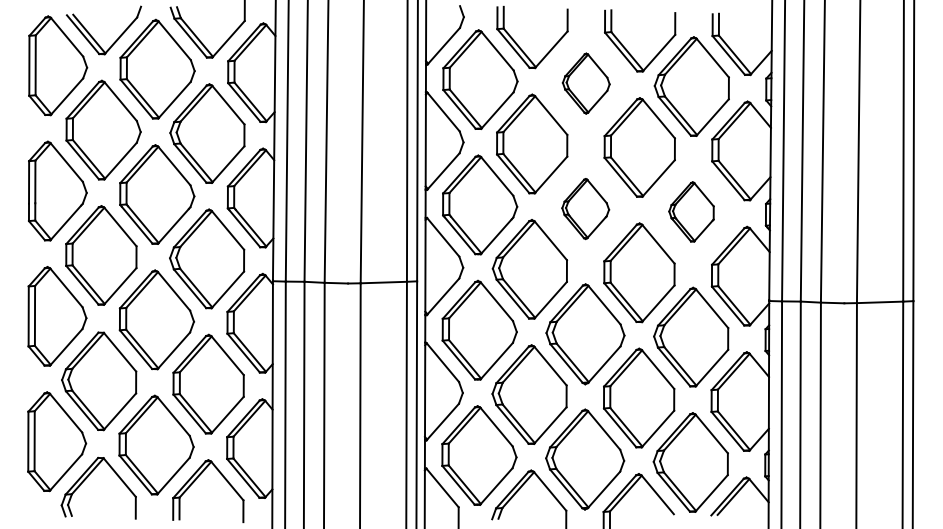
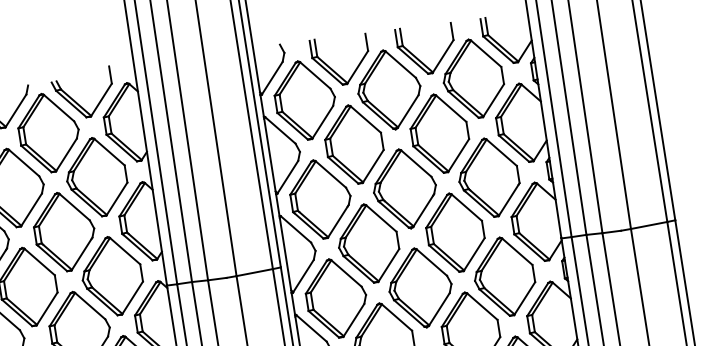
part: (586, 83) -> (389, 89), size x1.67
part: (585, 208) -> (404, 188), size x1.67
part: (691, 211) -> (488, 177), size x1.67

